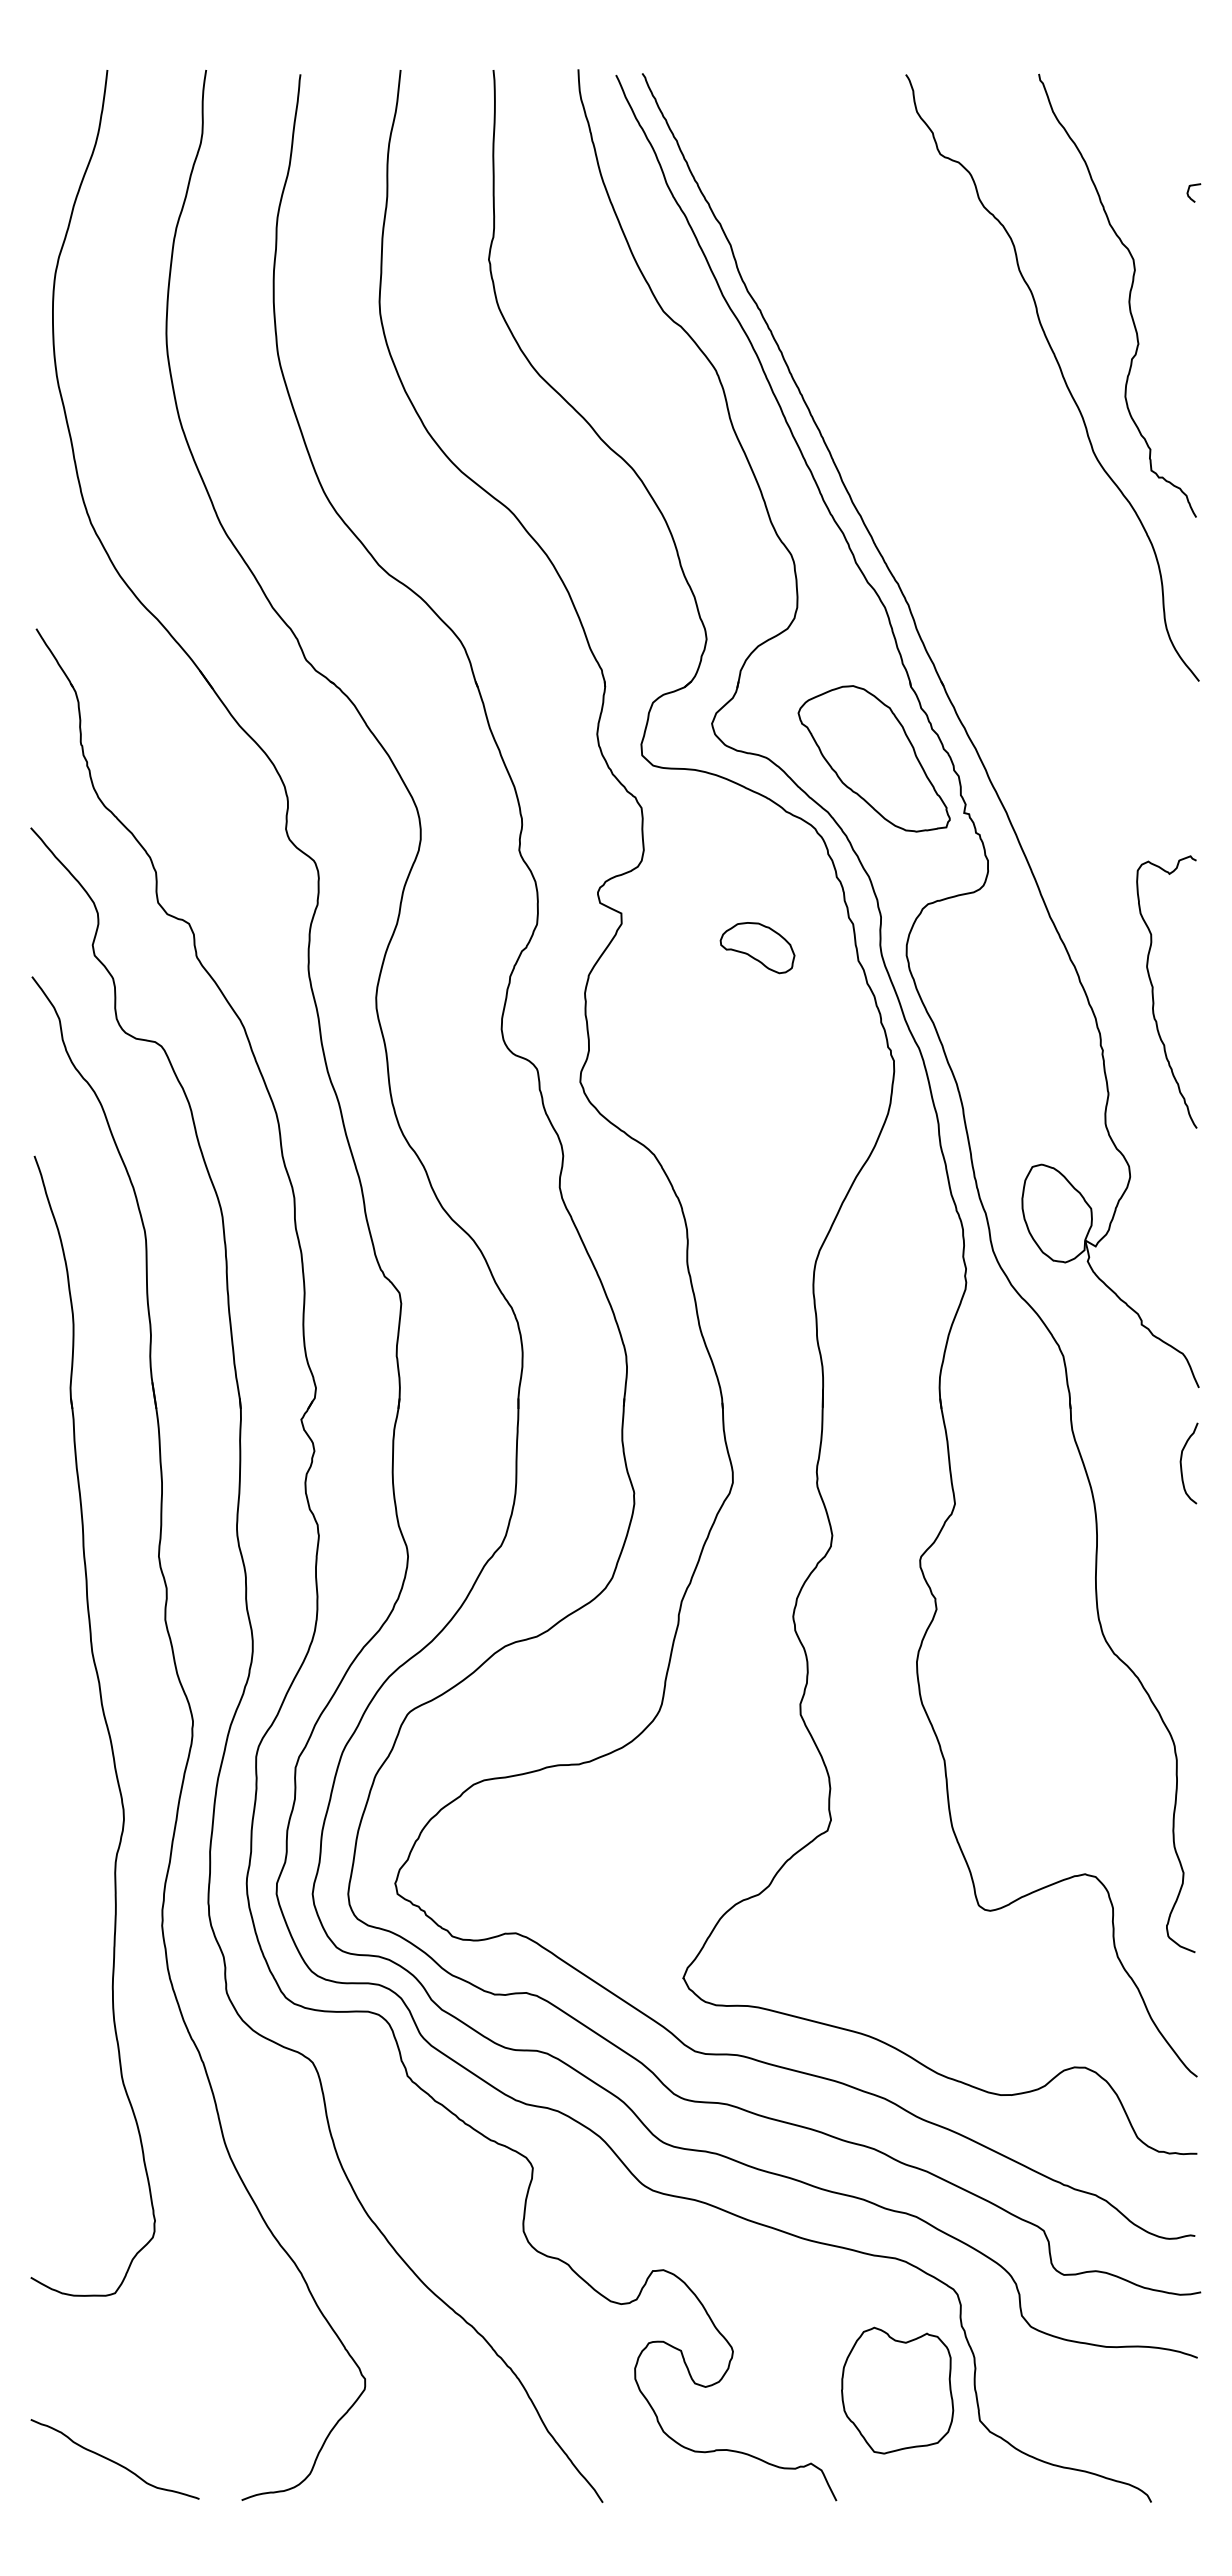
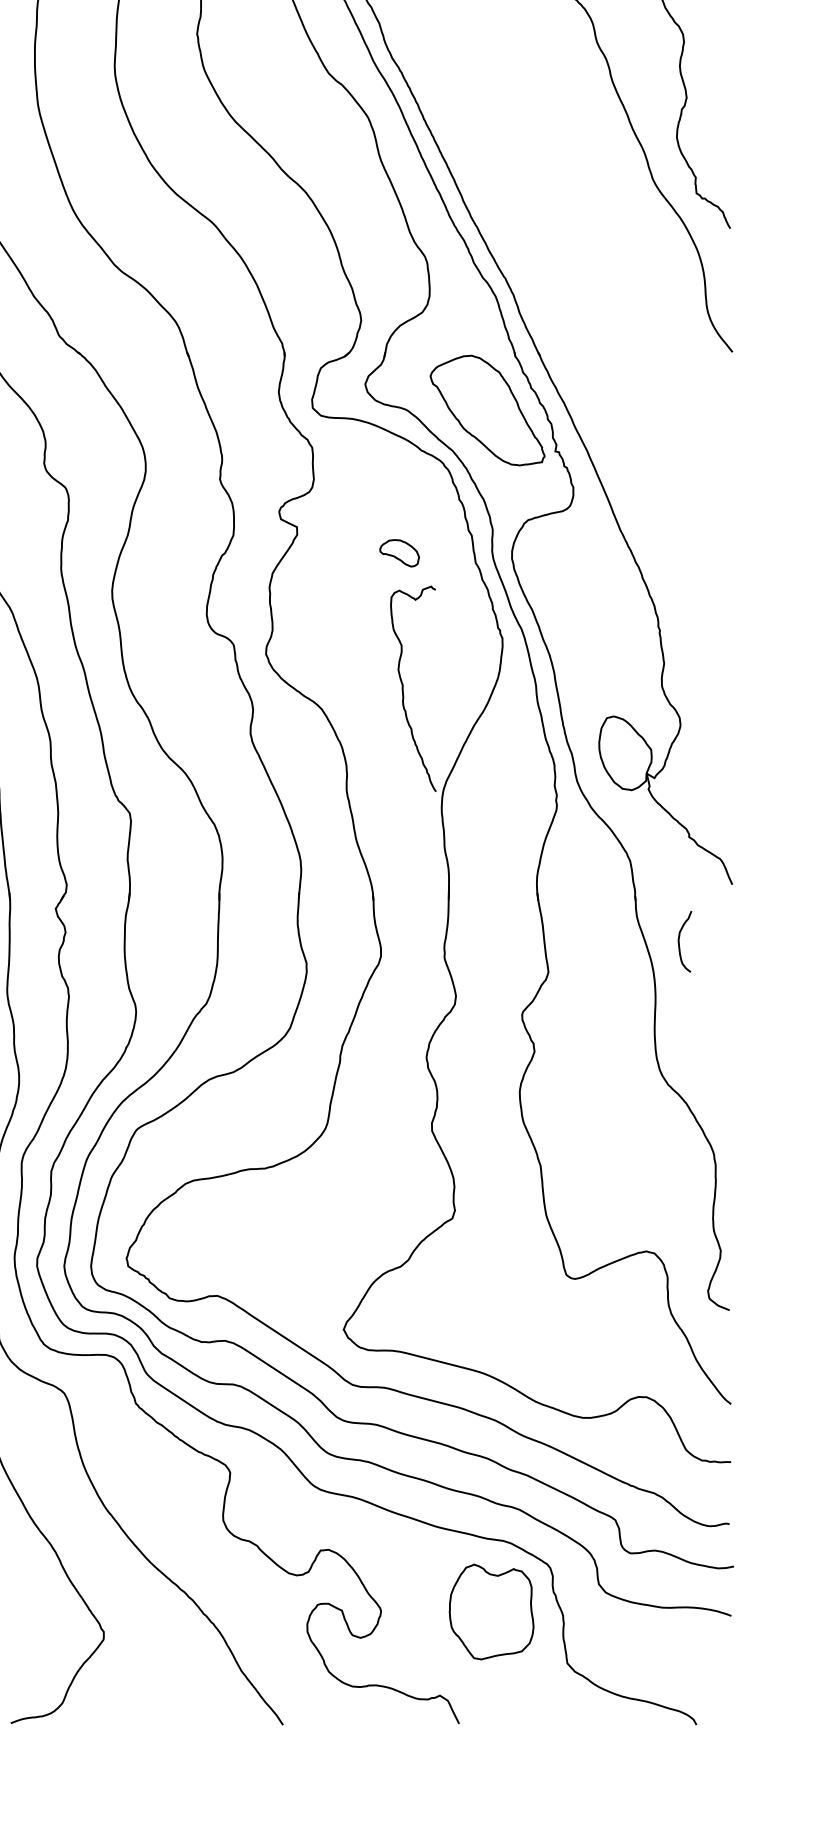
part: (757, 948) -> (399, 553), size x0.7
curve: (1153, 991) -> (403, 688), moved
curve: (1181, 1463) -> (679, 941), moved
part: (897, 2390) -> (491, 1611), moved

